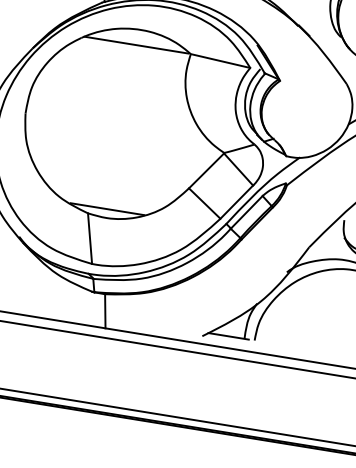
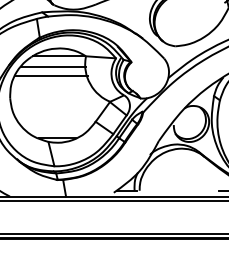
line: (122, 65) -> (53, 67), added
line: (115, 83) -> (51, 76), added

